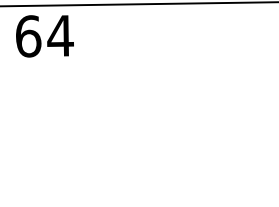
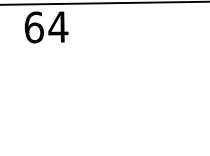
text: (44, 36) -> (46, 27), moved

